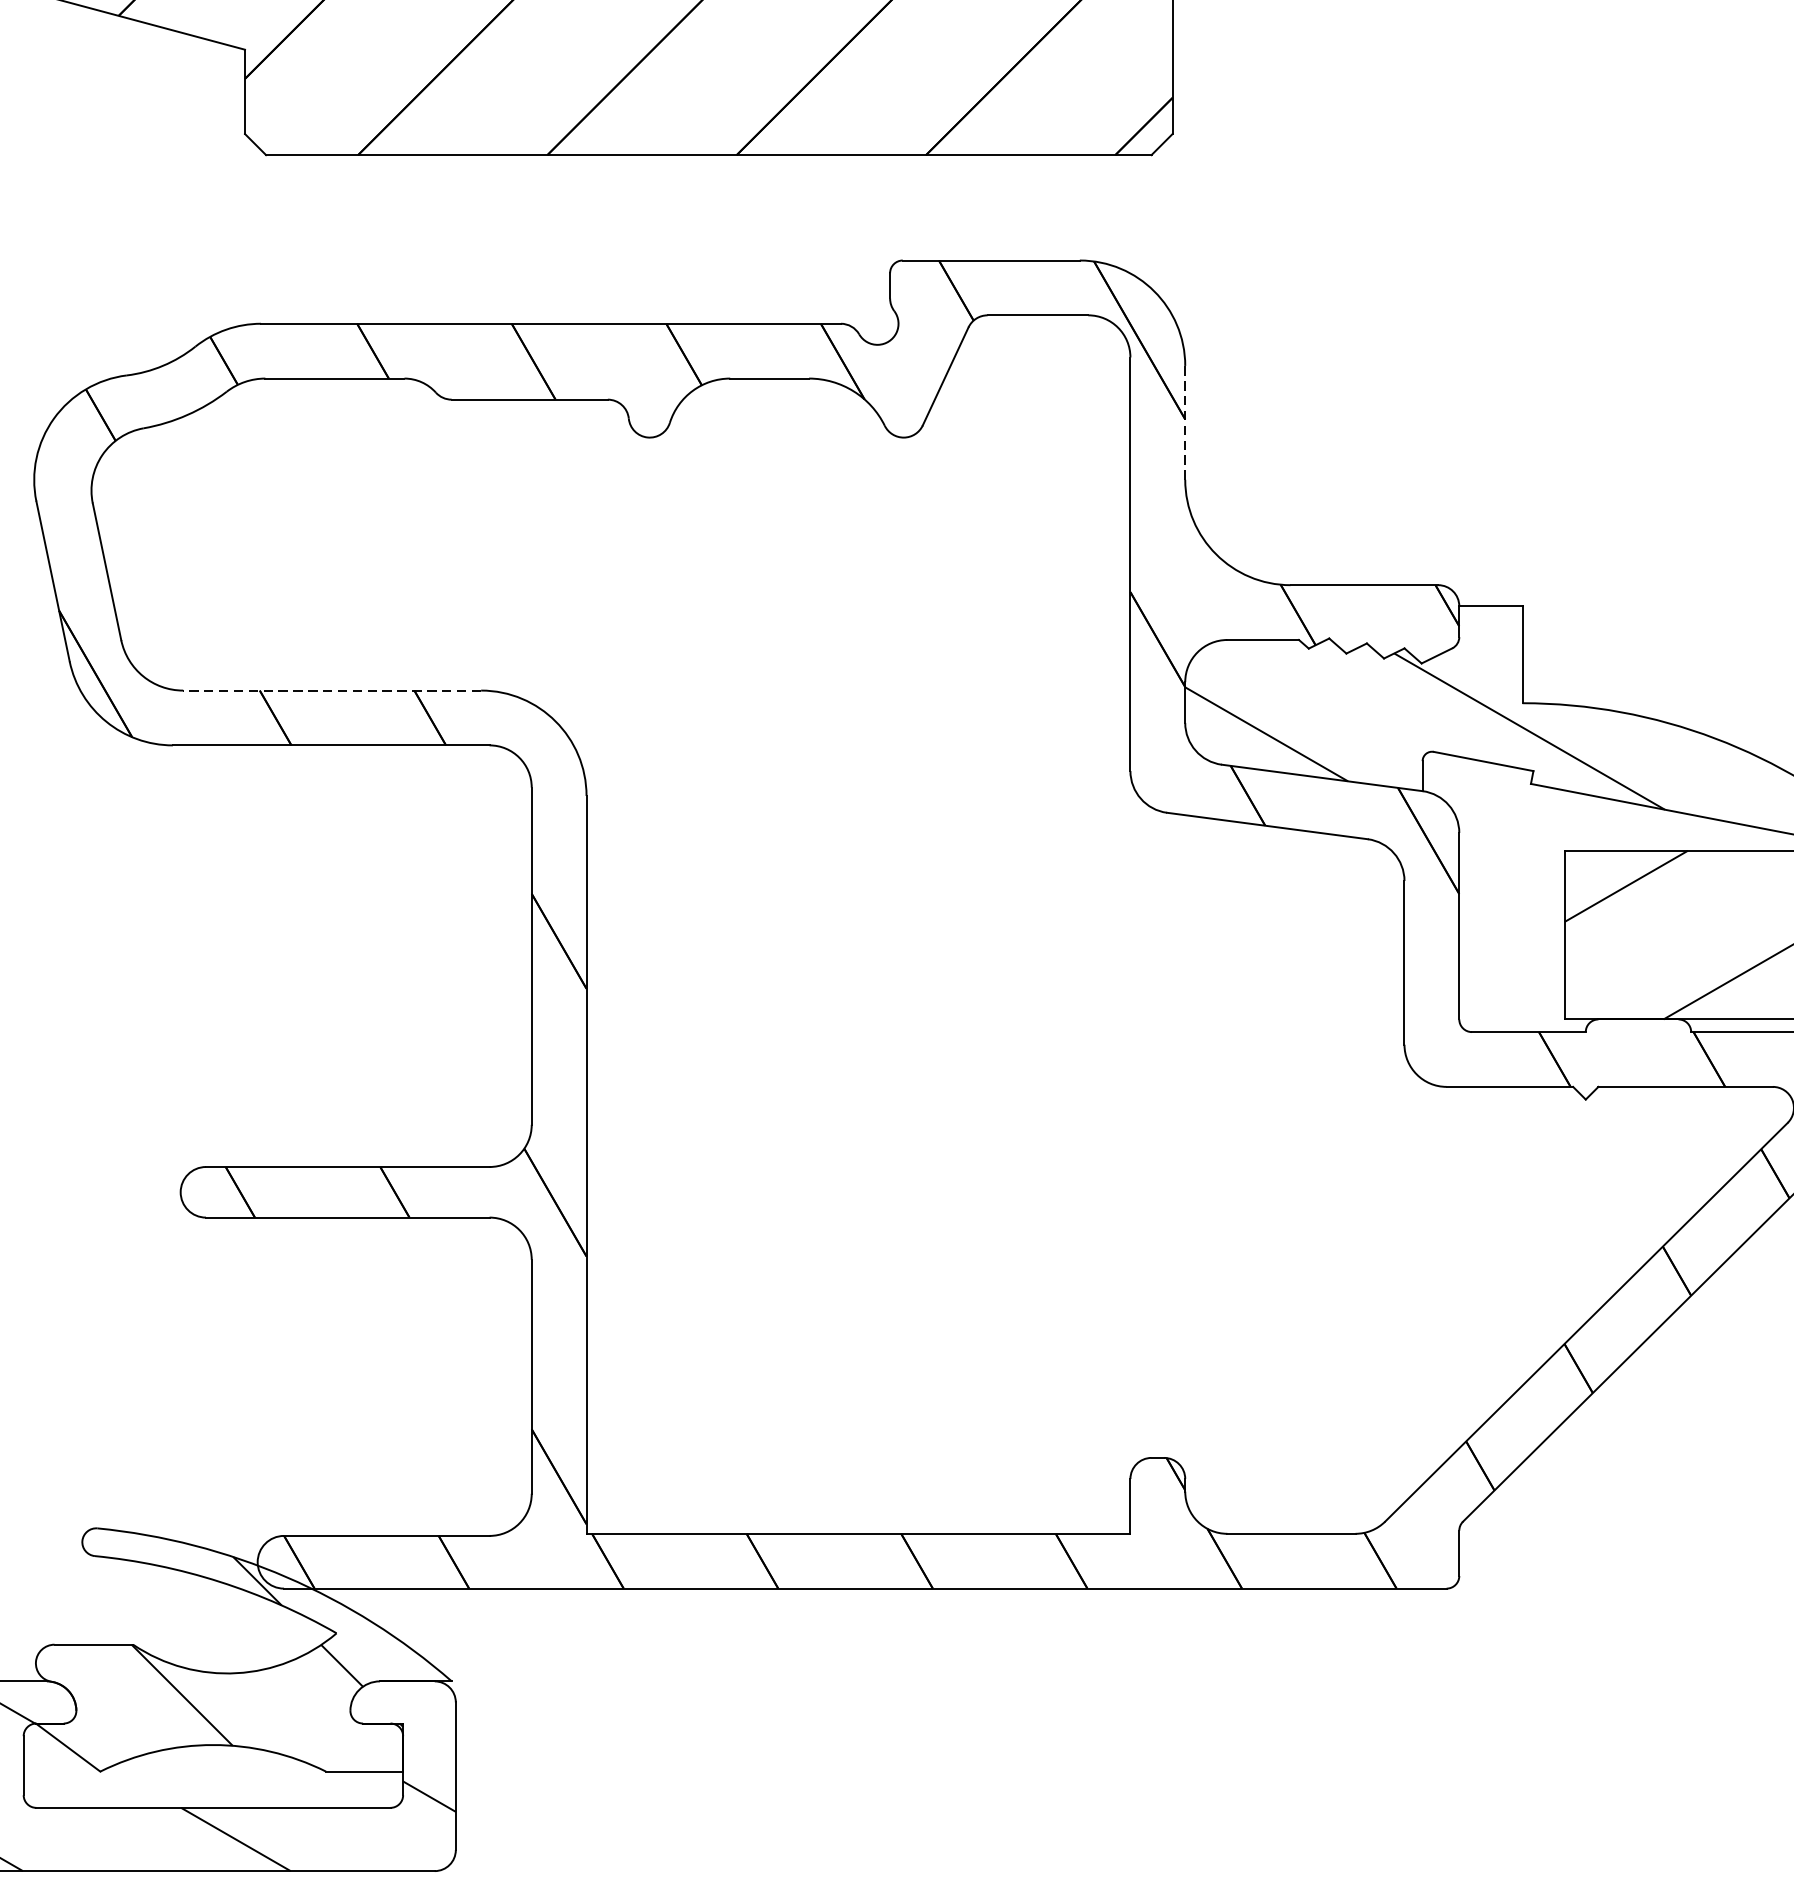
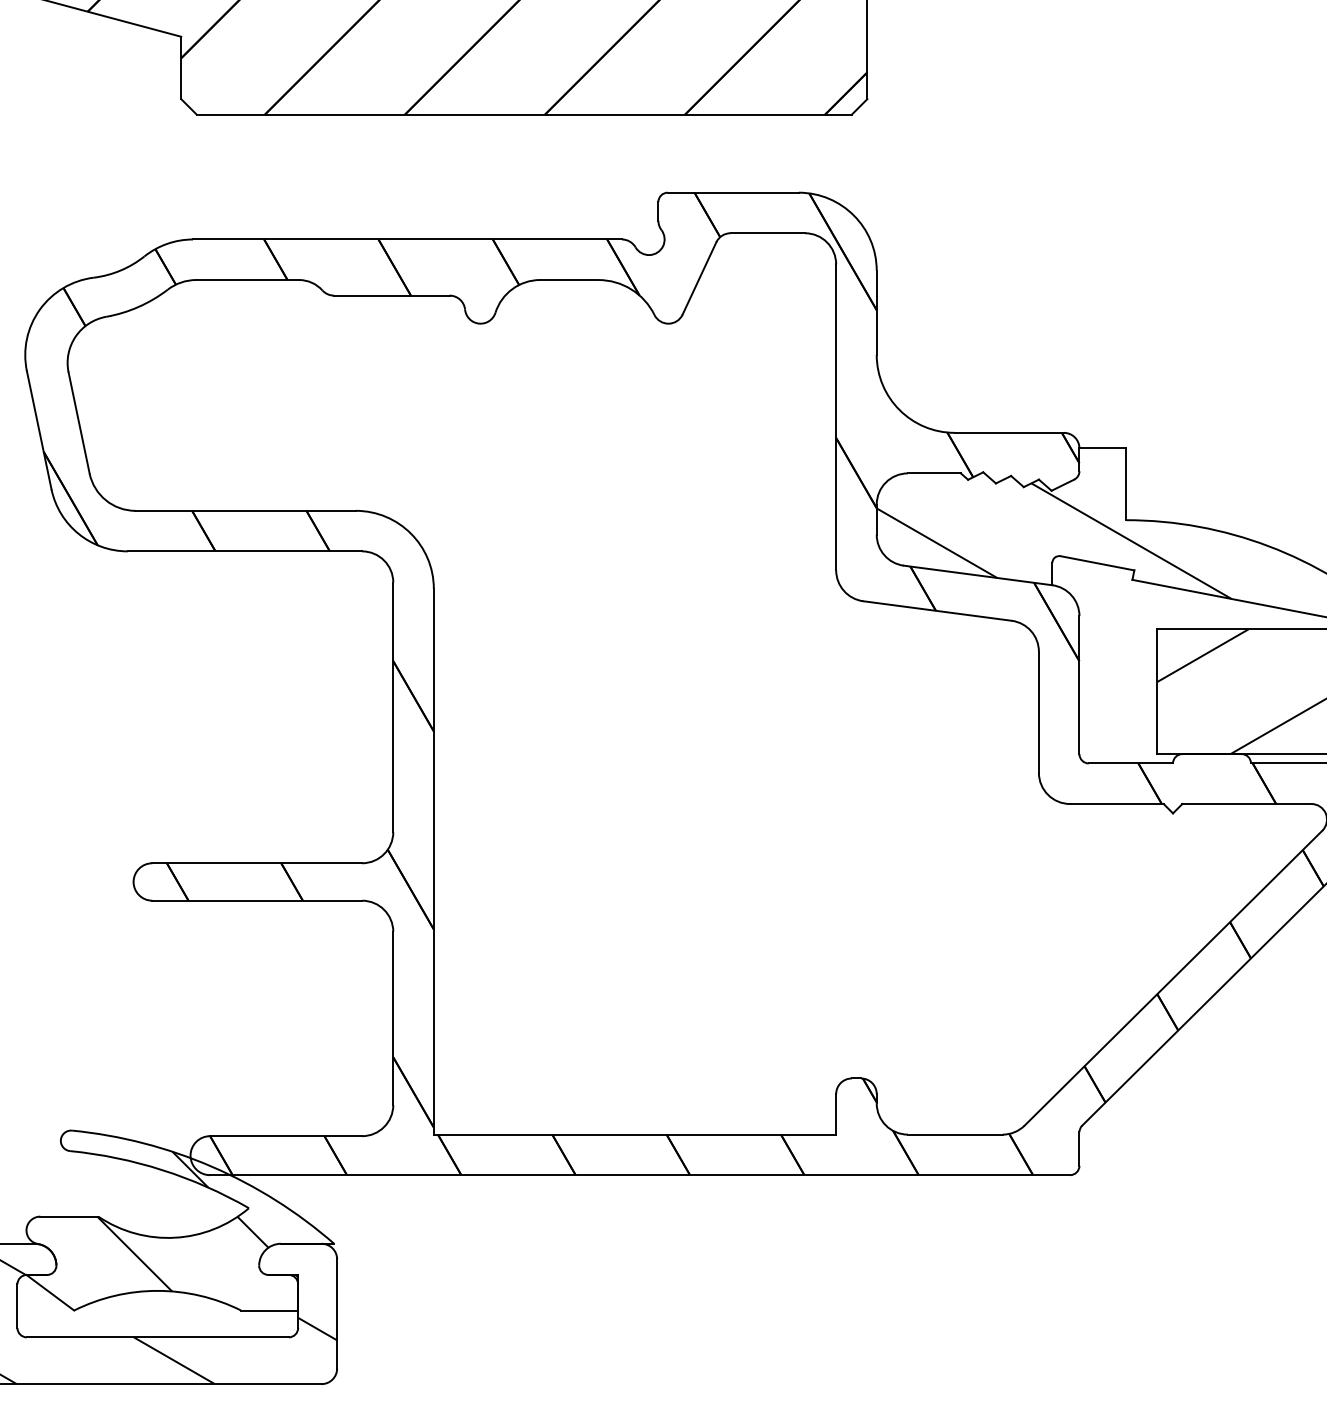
line: (1184, 422) -> (876, 312), dashed -> solid
line: (331, 690) -> (245, 510), dashed -> solid

